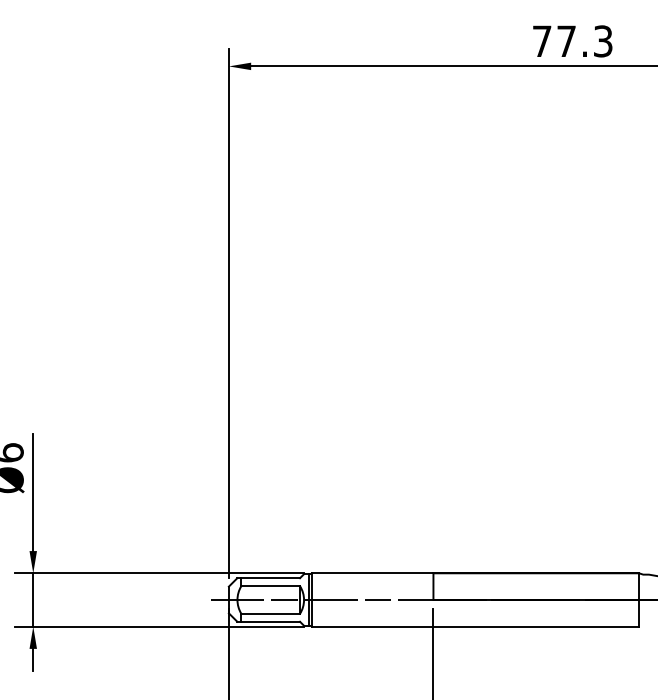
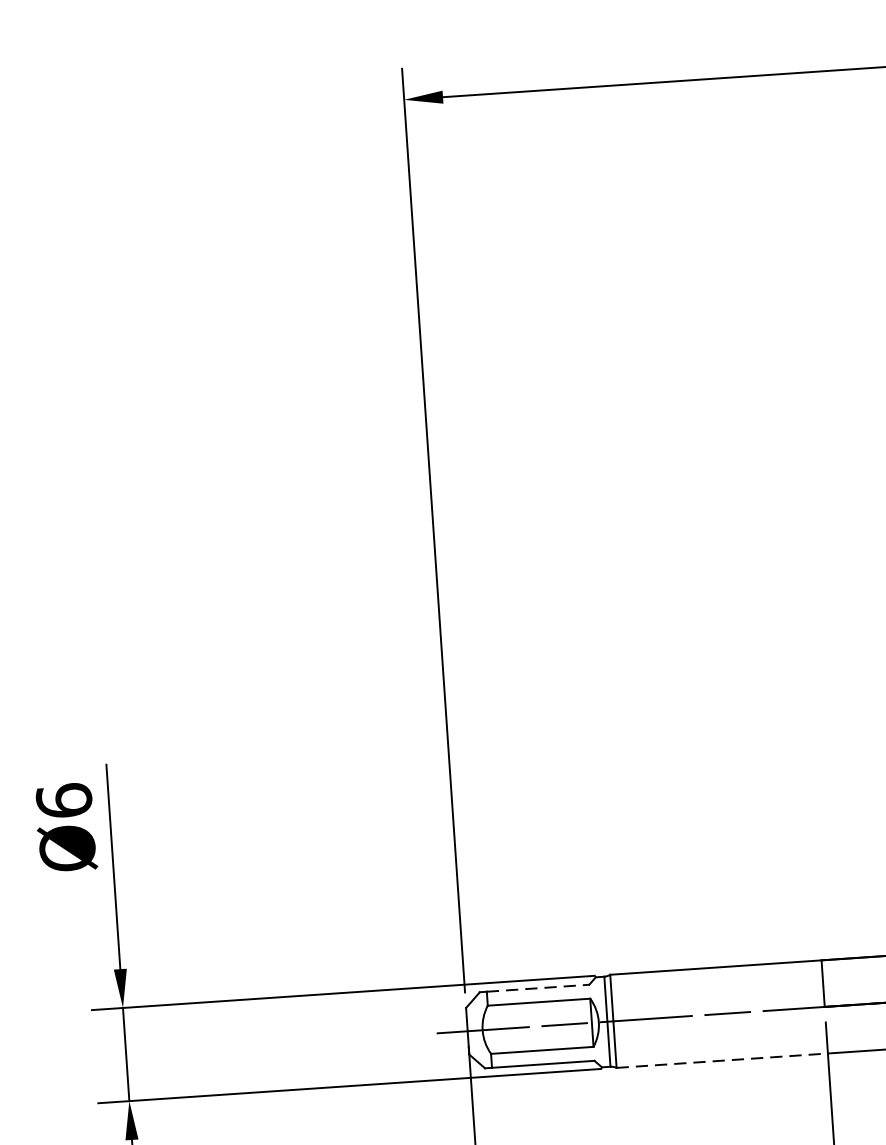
line: (271, 578) -> (539, 988), solid -> dashed
line: (372, 626) -> (721, 1060), solid -> dashed

